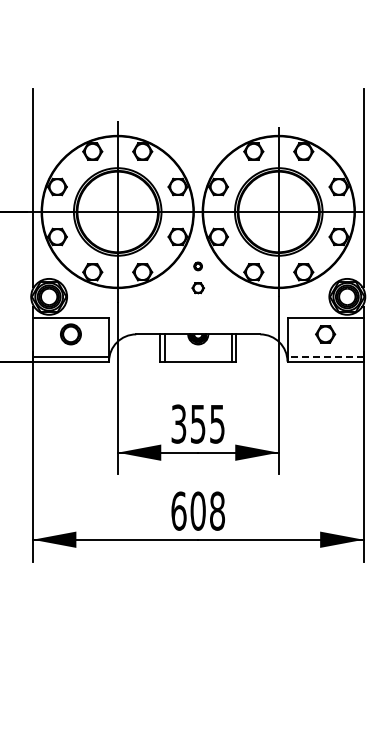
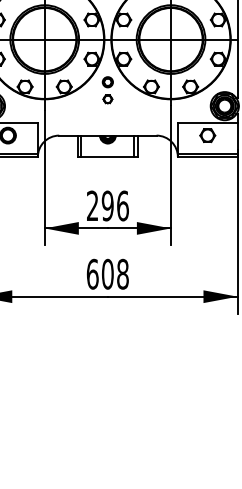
part: (197, 266) -> (107, 82), size x1.67
line: (325, 357) -> (207, 153), dashed -> solid
text: (198, 423) -> (108, 205), 355 -> 296

